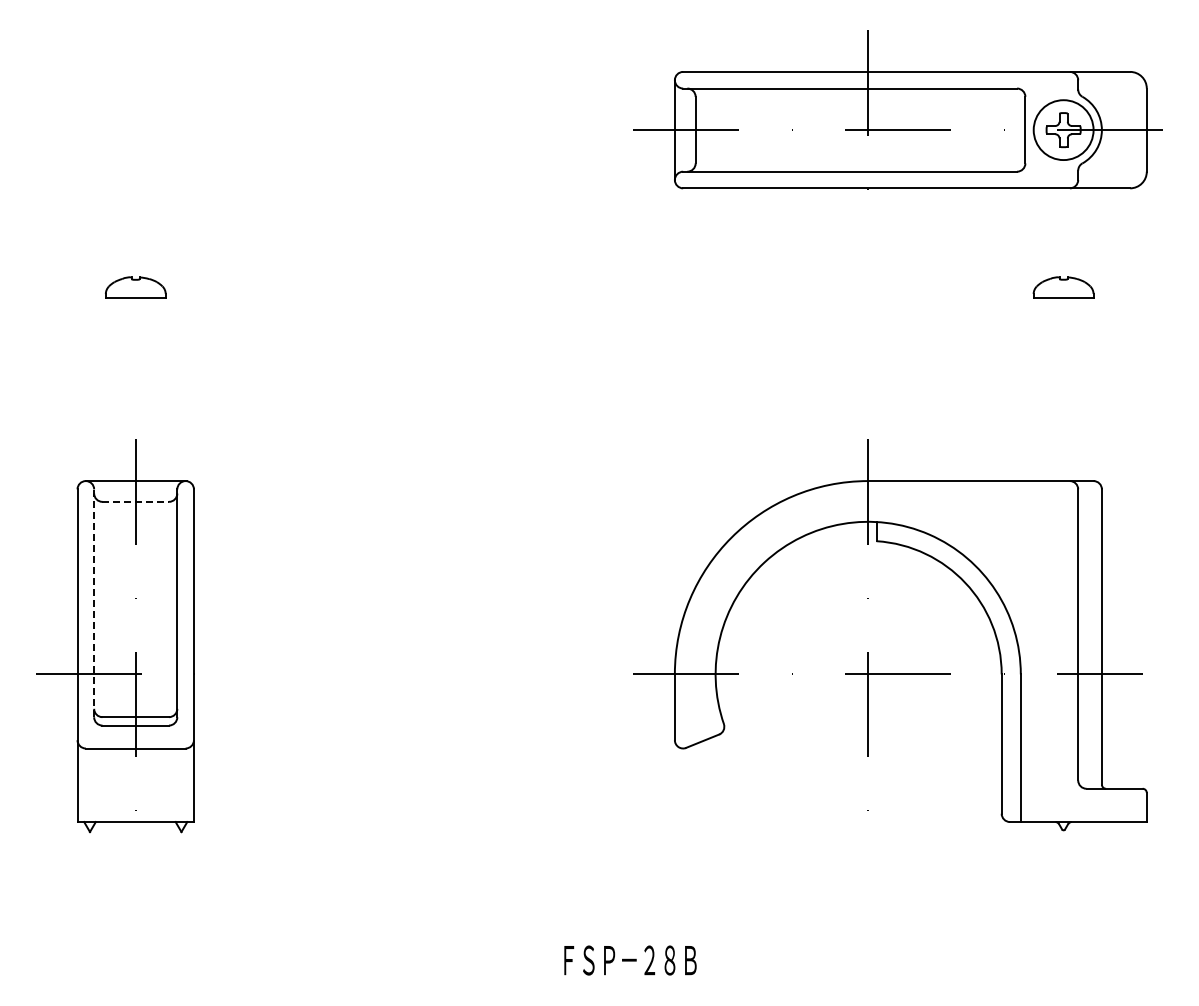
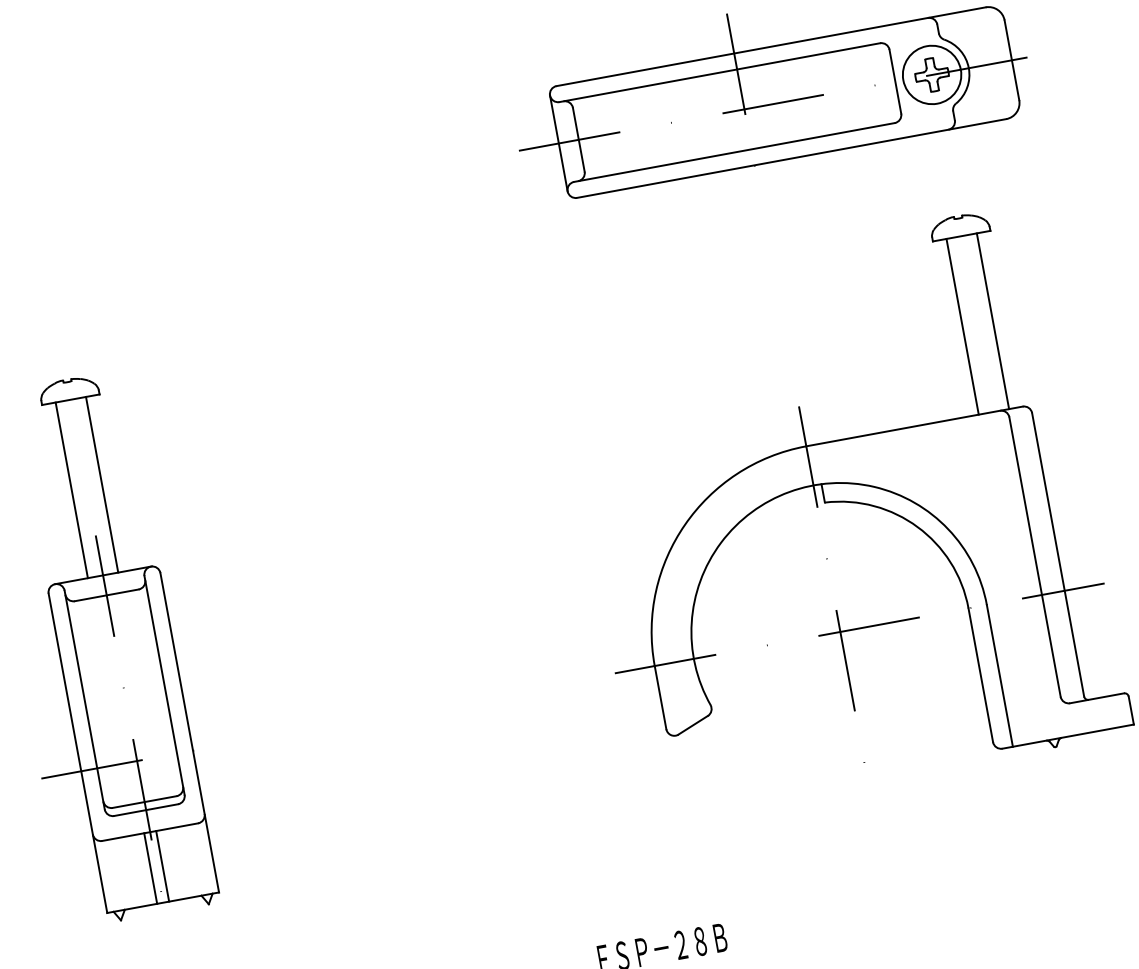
line: (119, 389) -> (71, 490), added
line: (151, 389) -> (102, 484), added
line: (1047, 389) -> (962, 326), added
line: (1079, 389) -> (993, 321), added
line: (136, 501) -> (107, 594), dashed -> solid
line: (94, 603) -> (85, 700), dashed -> solid
line: (129, 785) -> (150, 868), added
line: (141, 785) -> (162, 866), added

